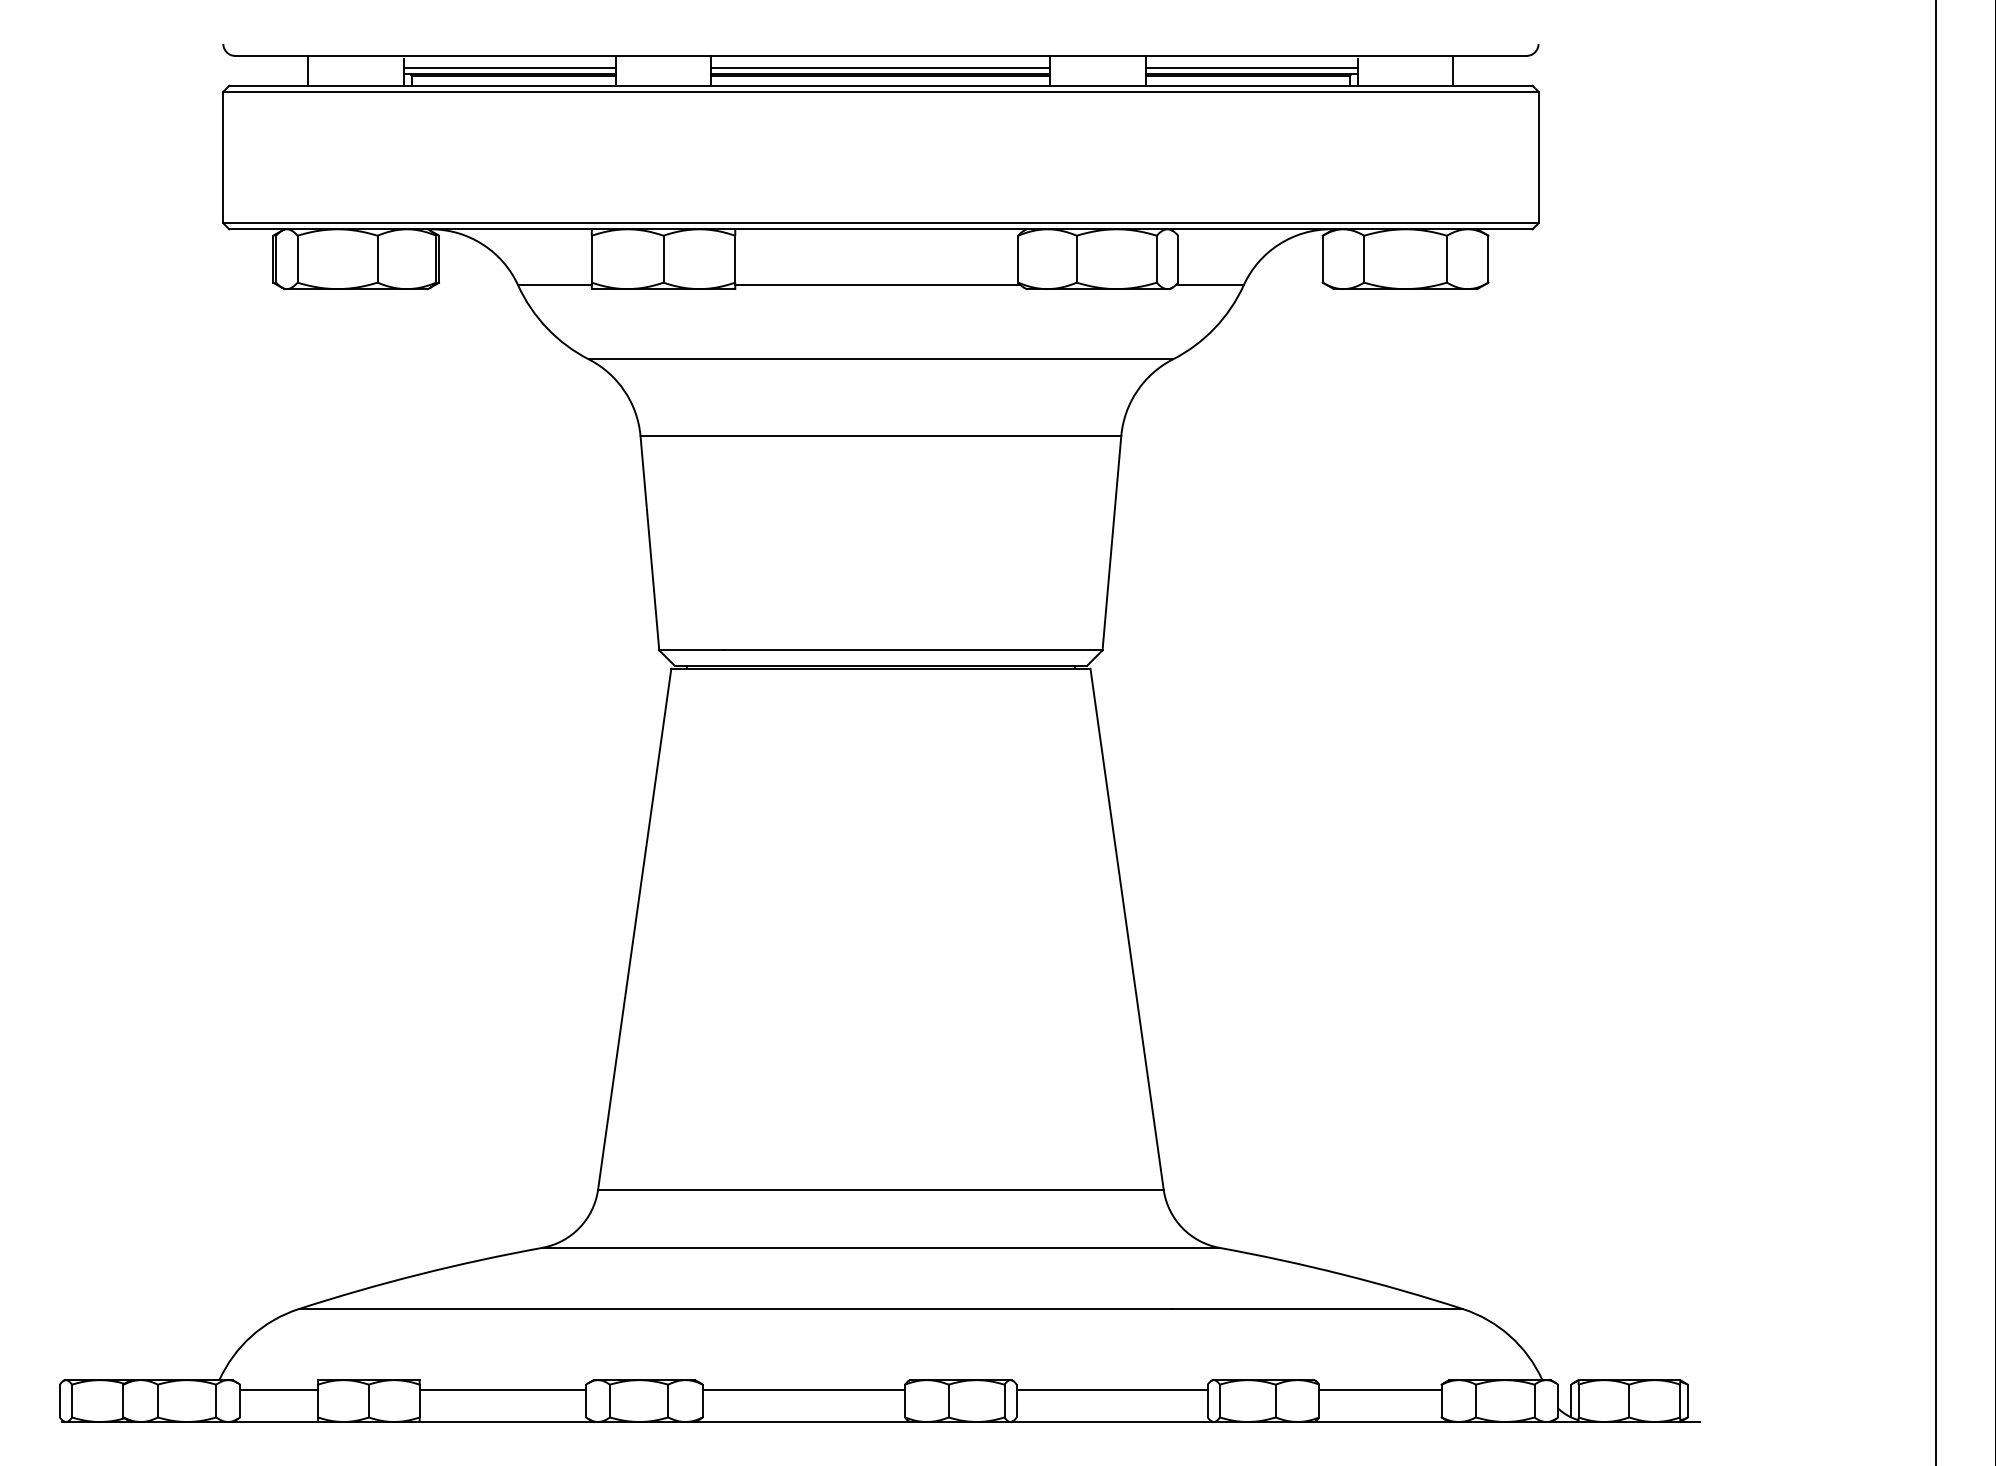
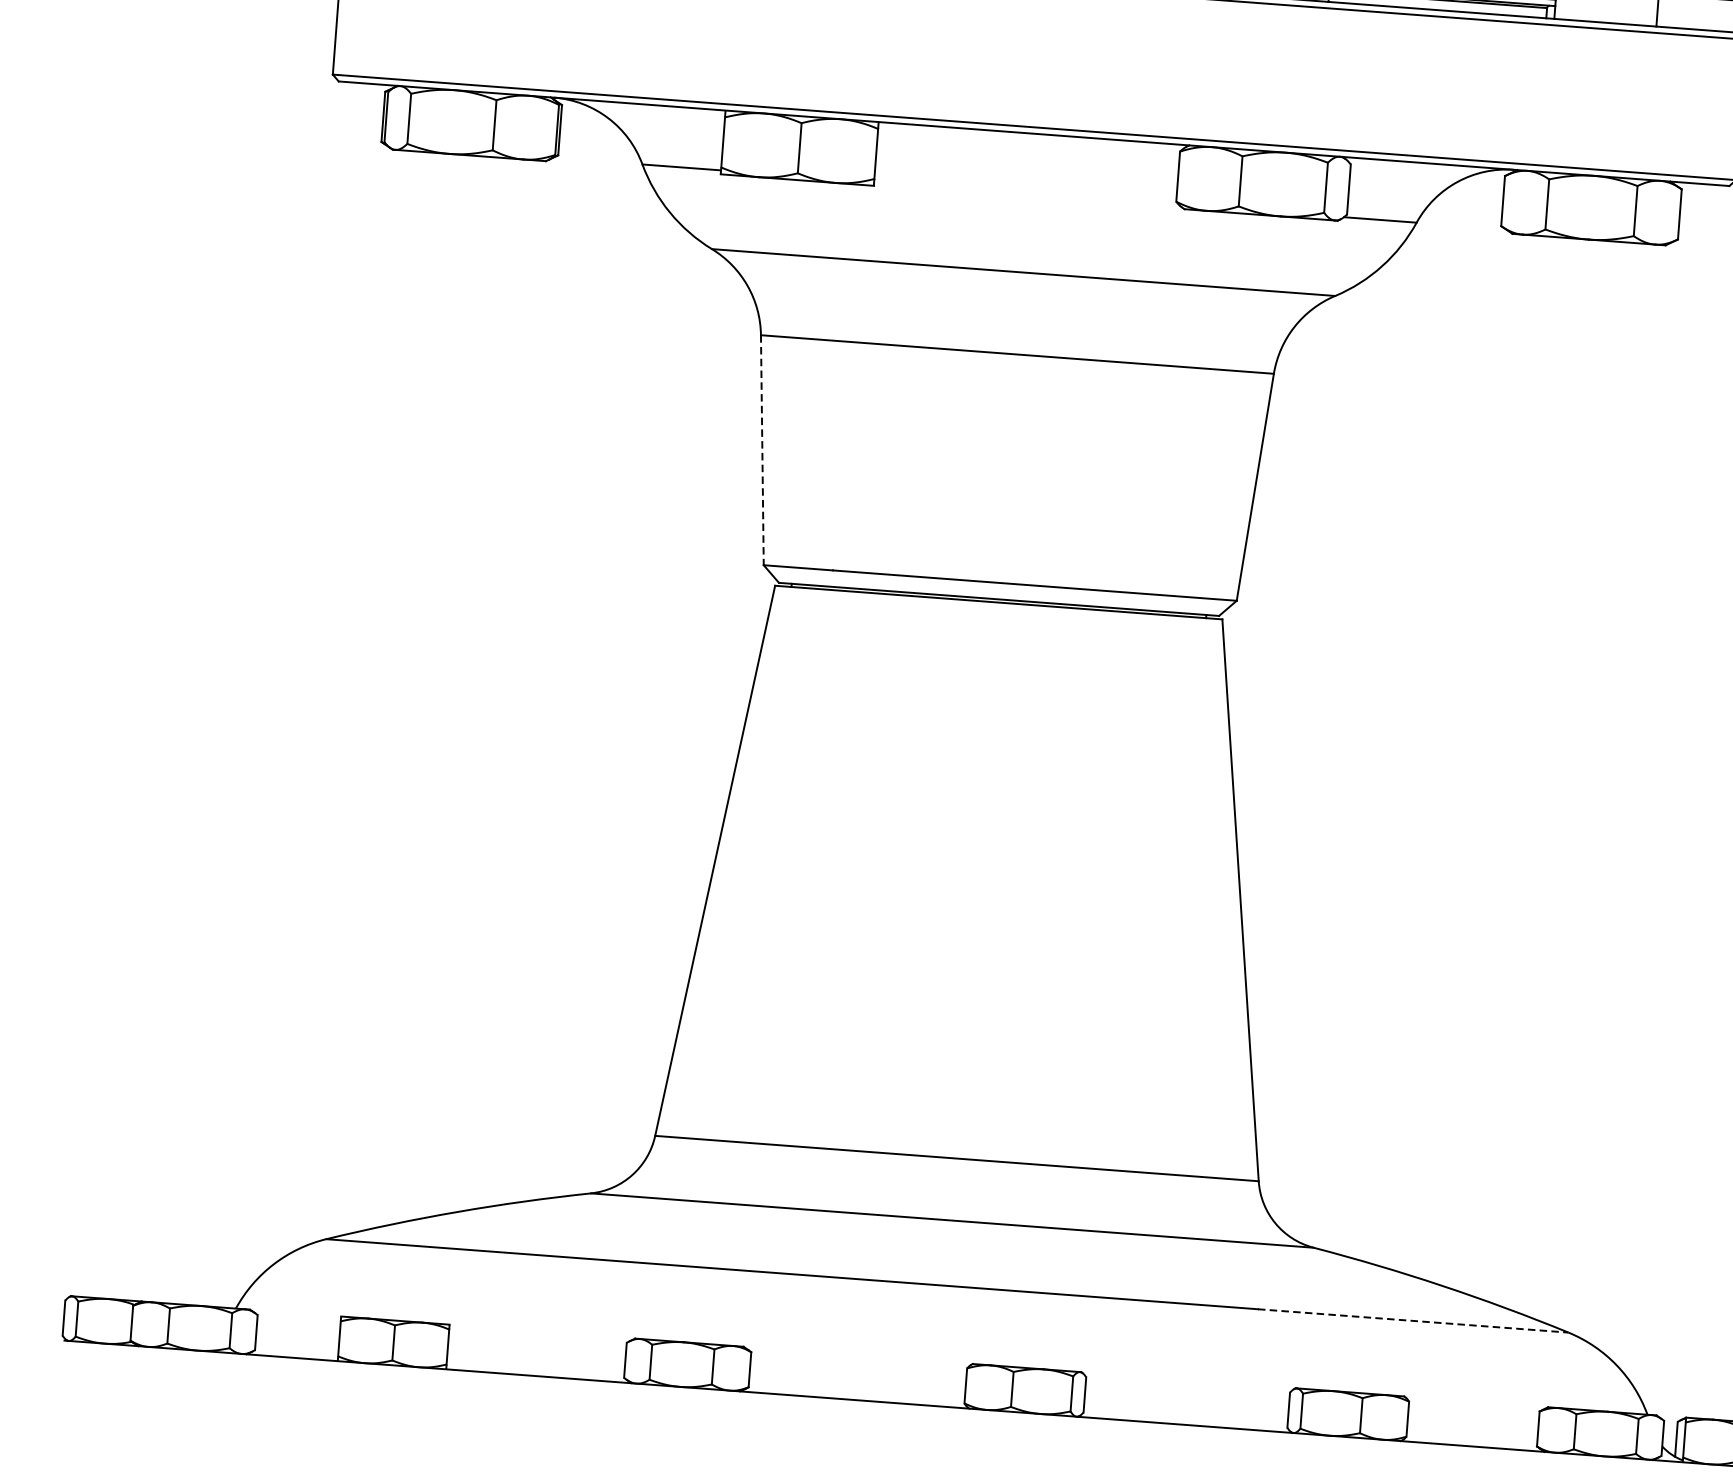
line: (878, 285) -> (1026, 193), removed
line: (649, 543) -> (761, 450), solid -> dashed
line: (1317, 1309) -> (1413, 1321), solid -> dashed
line: (279, 1390) -> (299, 1324), removed
line: (502, 1390) -> (537, 1342), removed
line: (803, 1390) -> (858, 1366), removed
line: (1111, 1390) -> (1186, 1391), removed
line: (1380, 1390) -> (1473, 1412), removed

